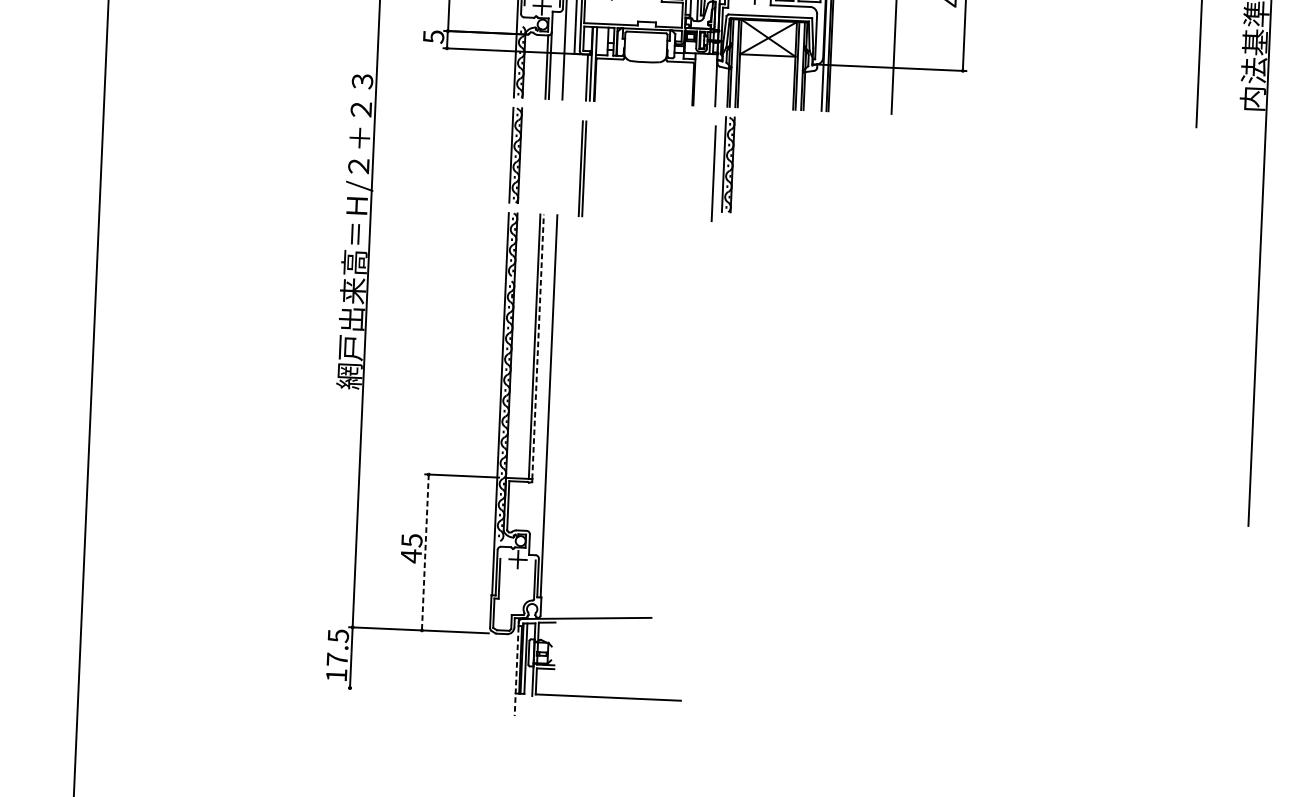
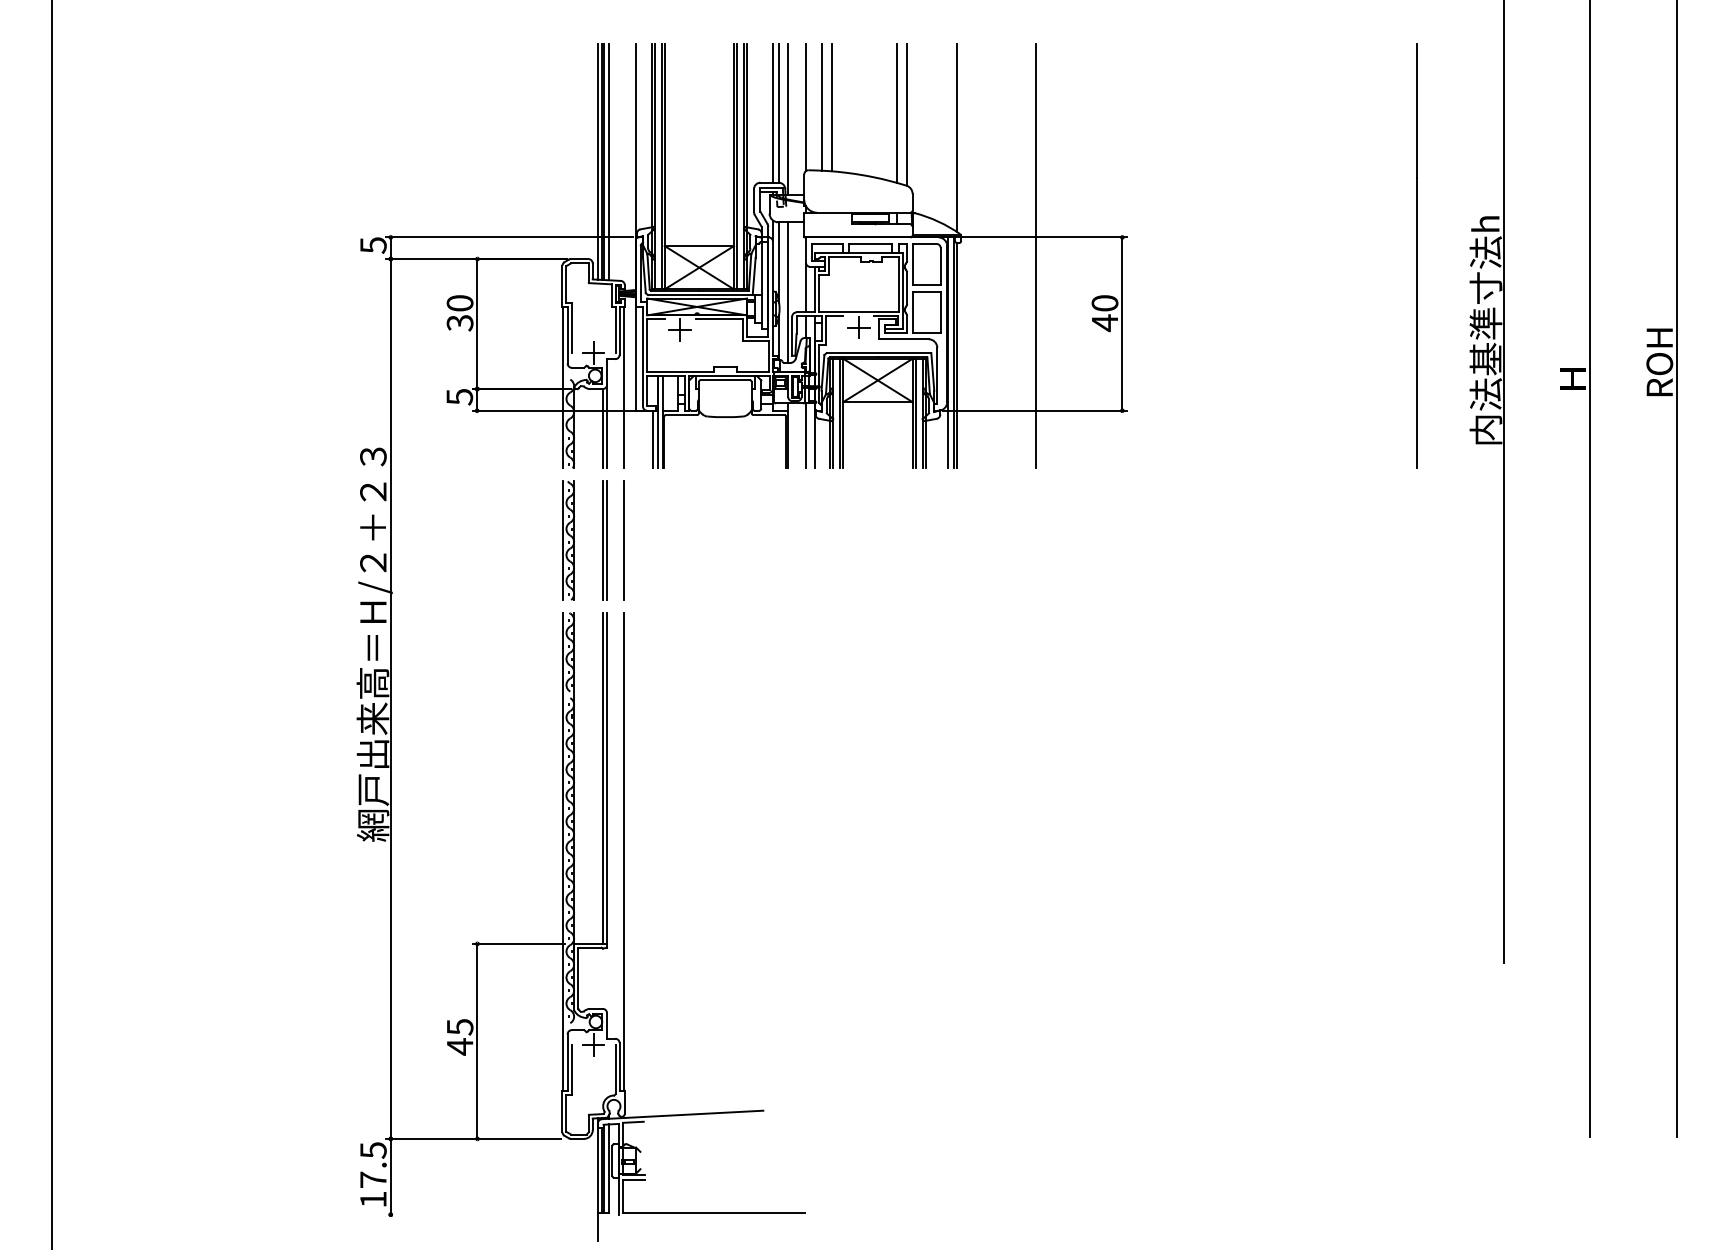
line: (709, 79) -> (806, 435), added
part: (728, 164) -> (834, 540), removed
part: (582, 168) -> (604, 540), moved
line: (713, 173) -> (623, 540), moved
line: (538, 346) -> (607, 777), dashed -> solid
line: (425, 552) -> (477, 1041), dashed -> solid
line: (516, 667) -> (597, 1179), dashed -> solid

